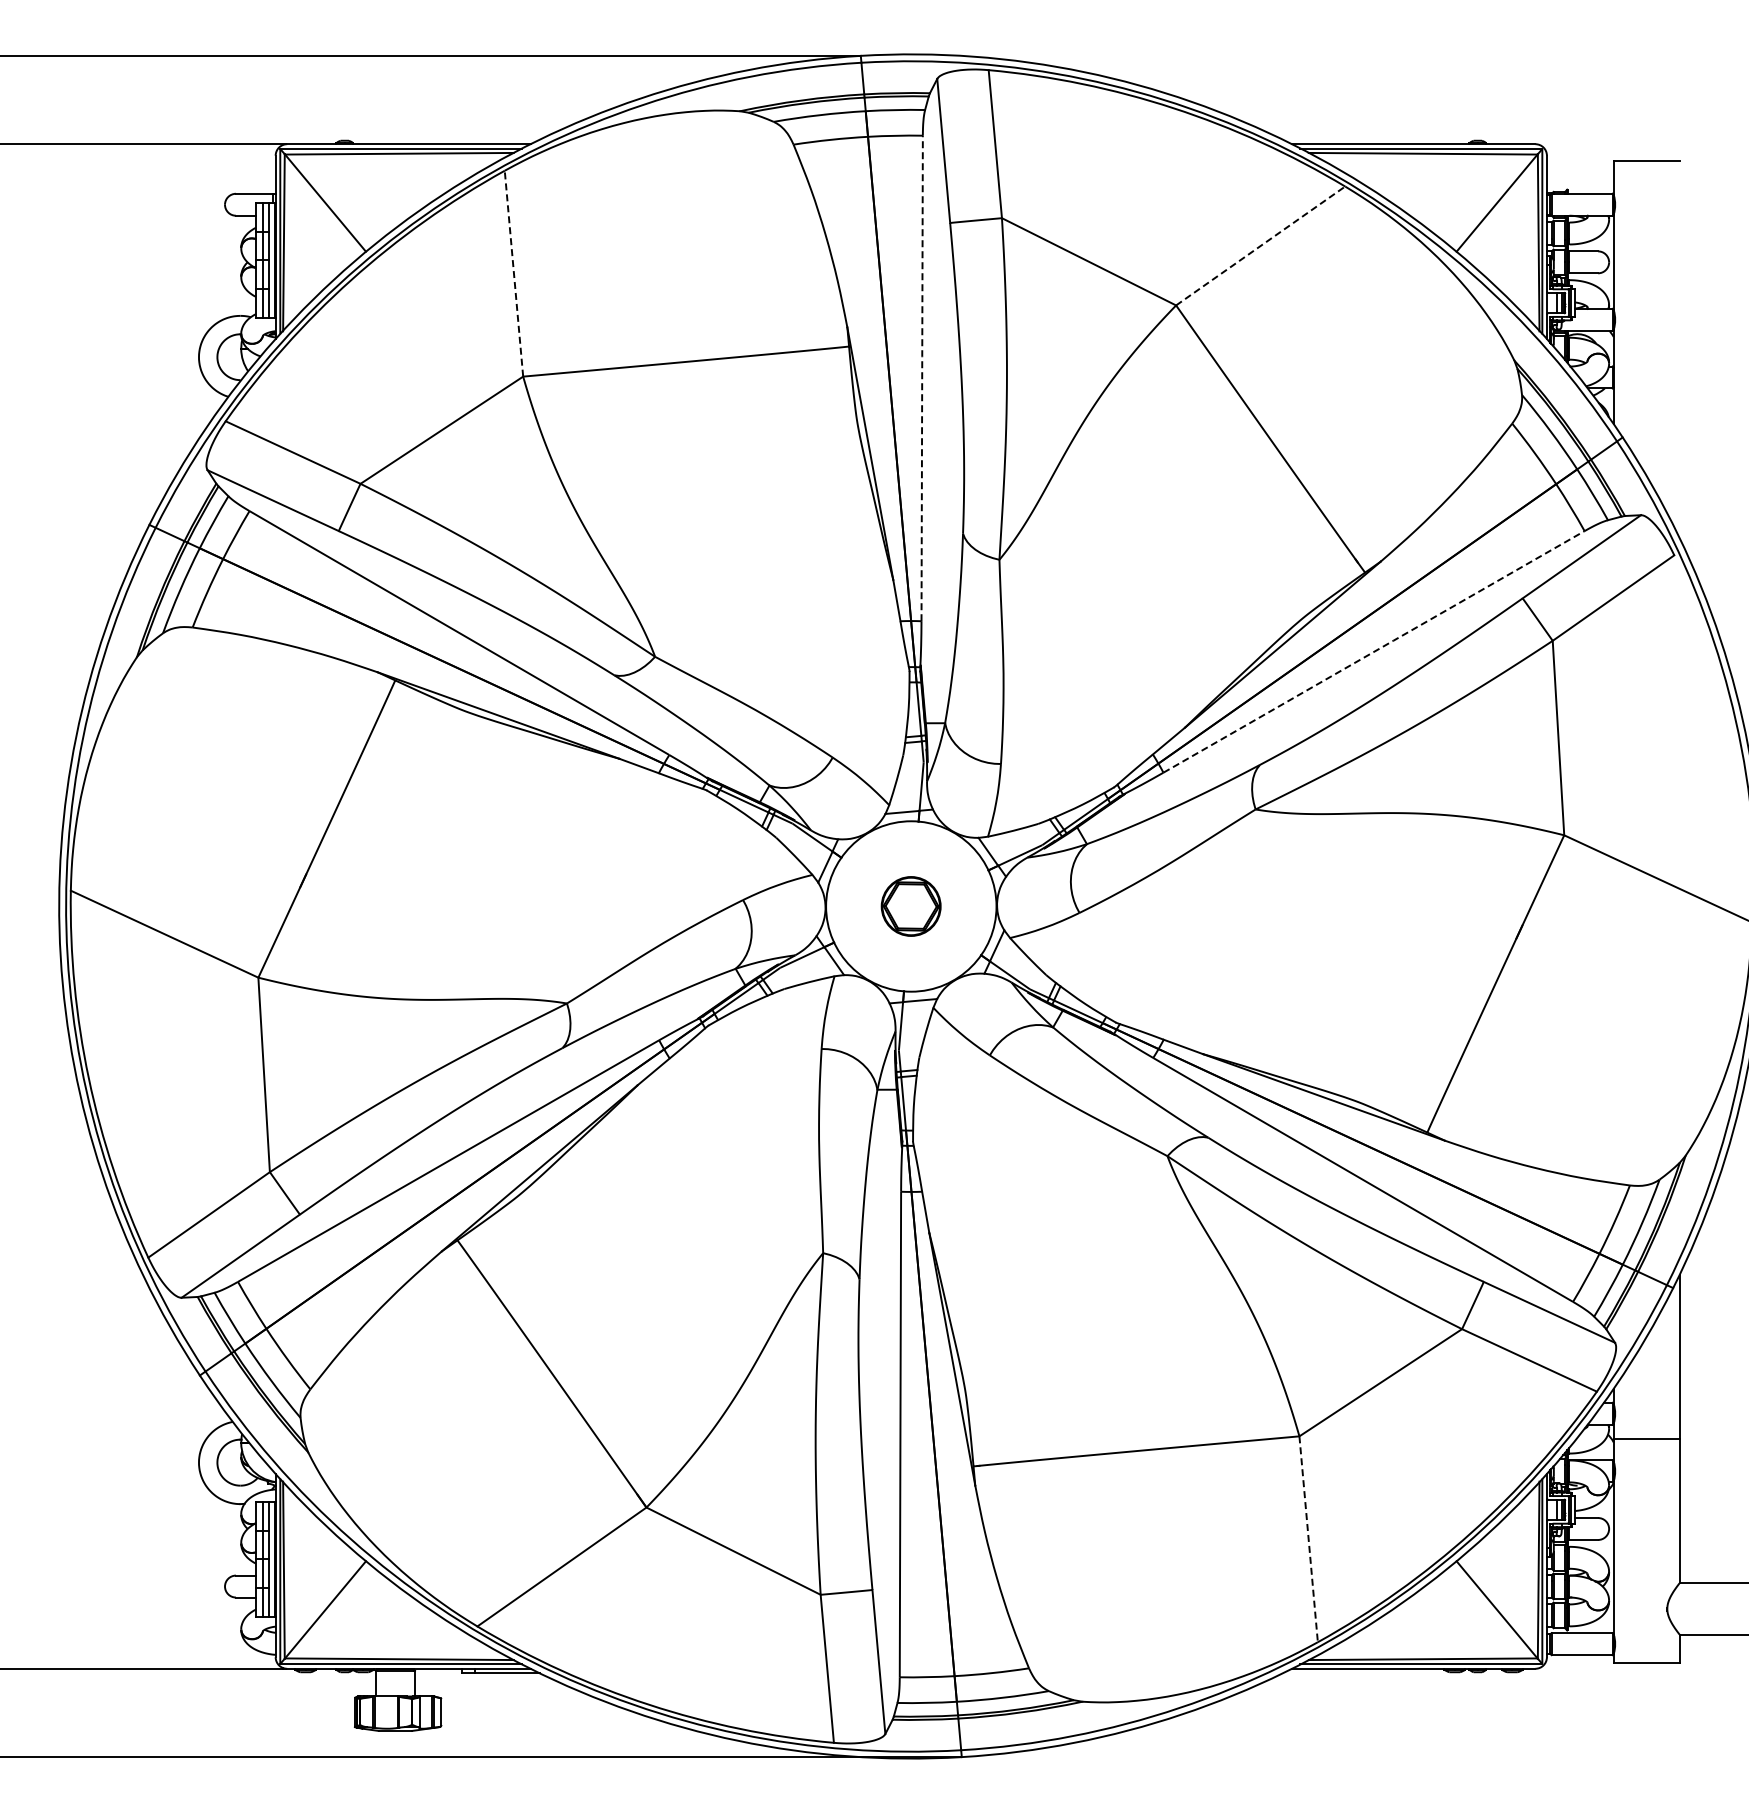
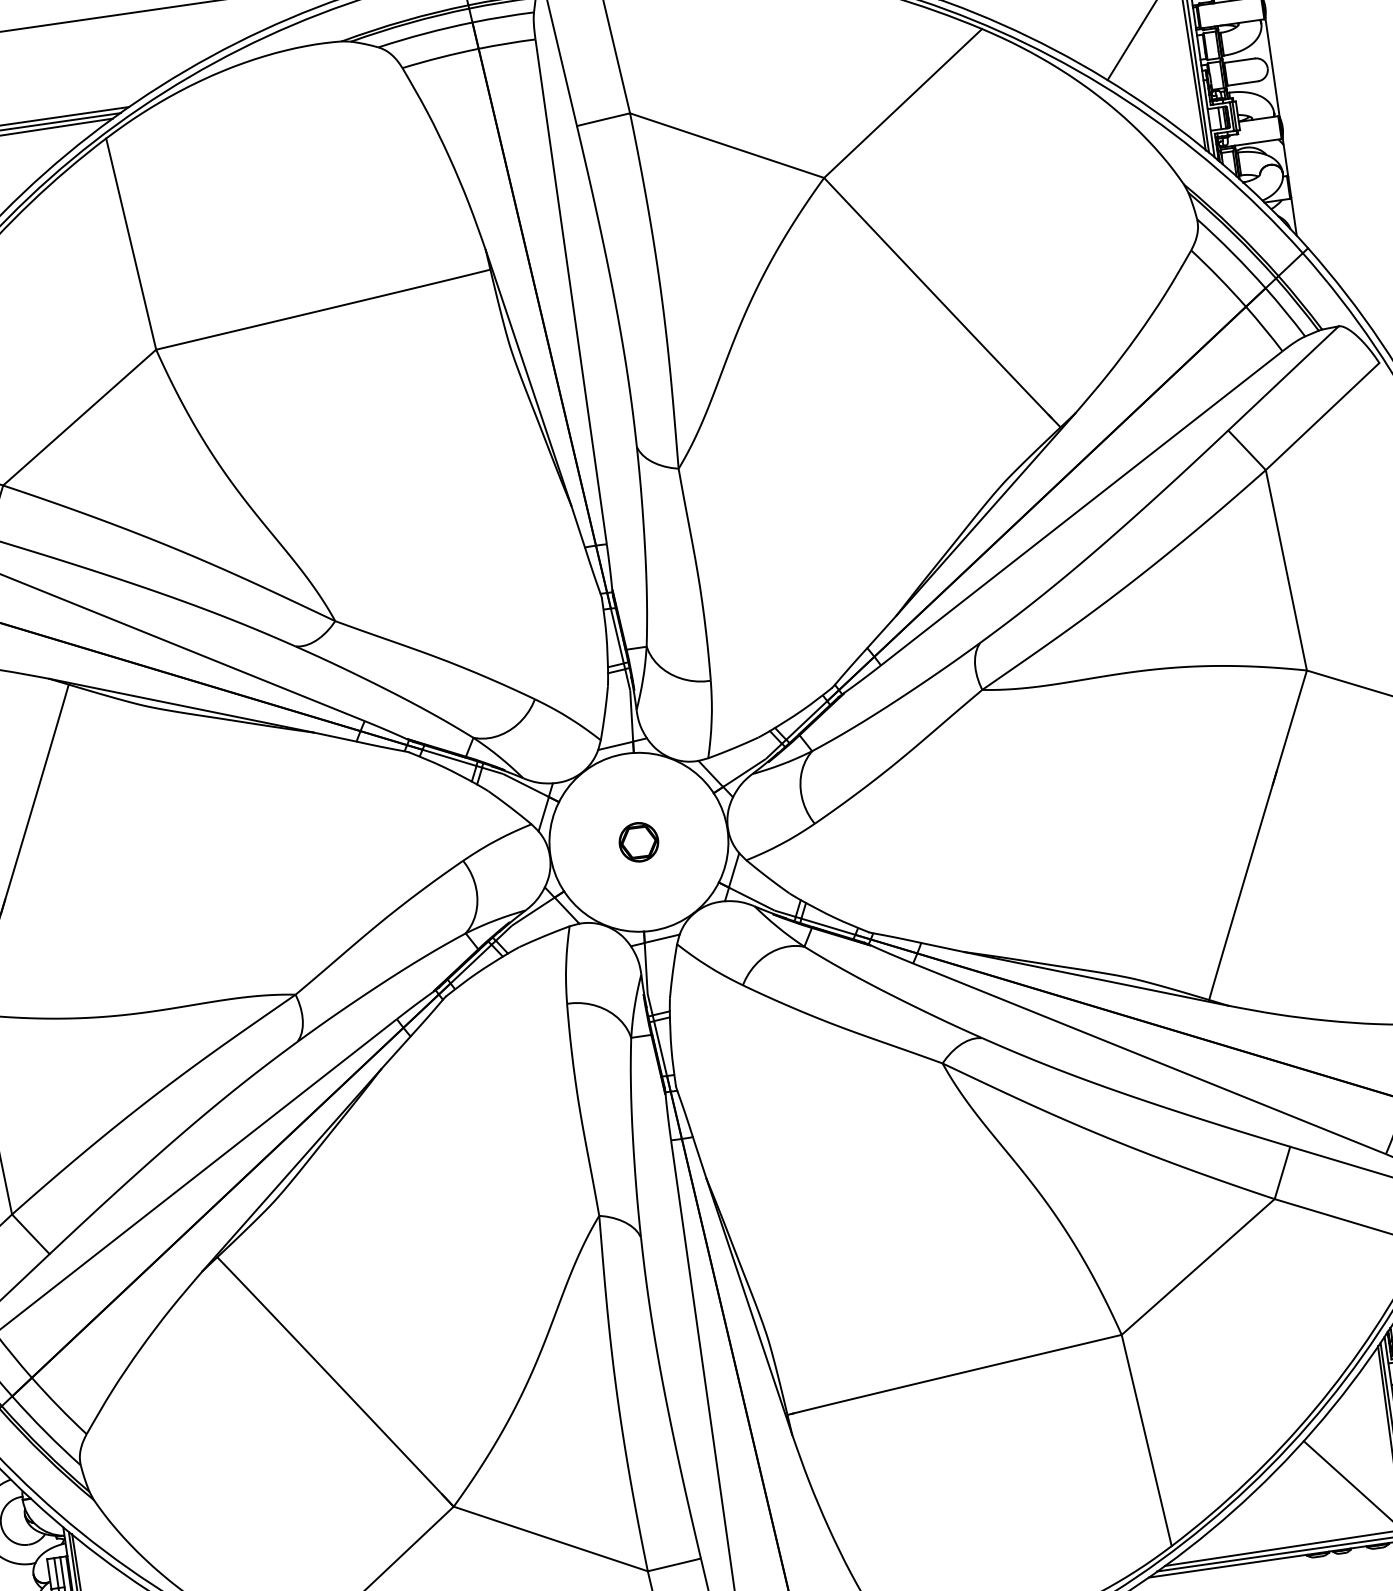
line: (1261, 245) -> (903, 102), dashed -> solid
line: (513, 273) -> (130, 243), dashed -> solid
line: (922, 377) -> (571, 290), dashed -> solid
line: (1375, 651) -> (1083, 507), dashed -> solid
part: (911, 906) -> (639, 842), size x0.62
line: (1308, 1539) -> (1146, 1440), dashed -> solid

